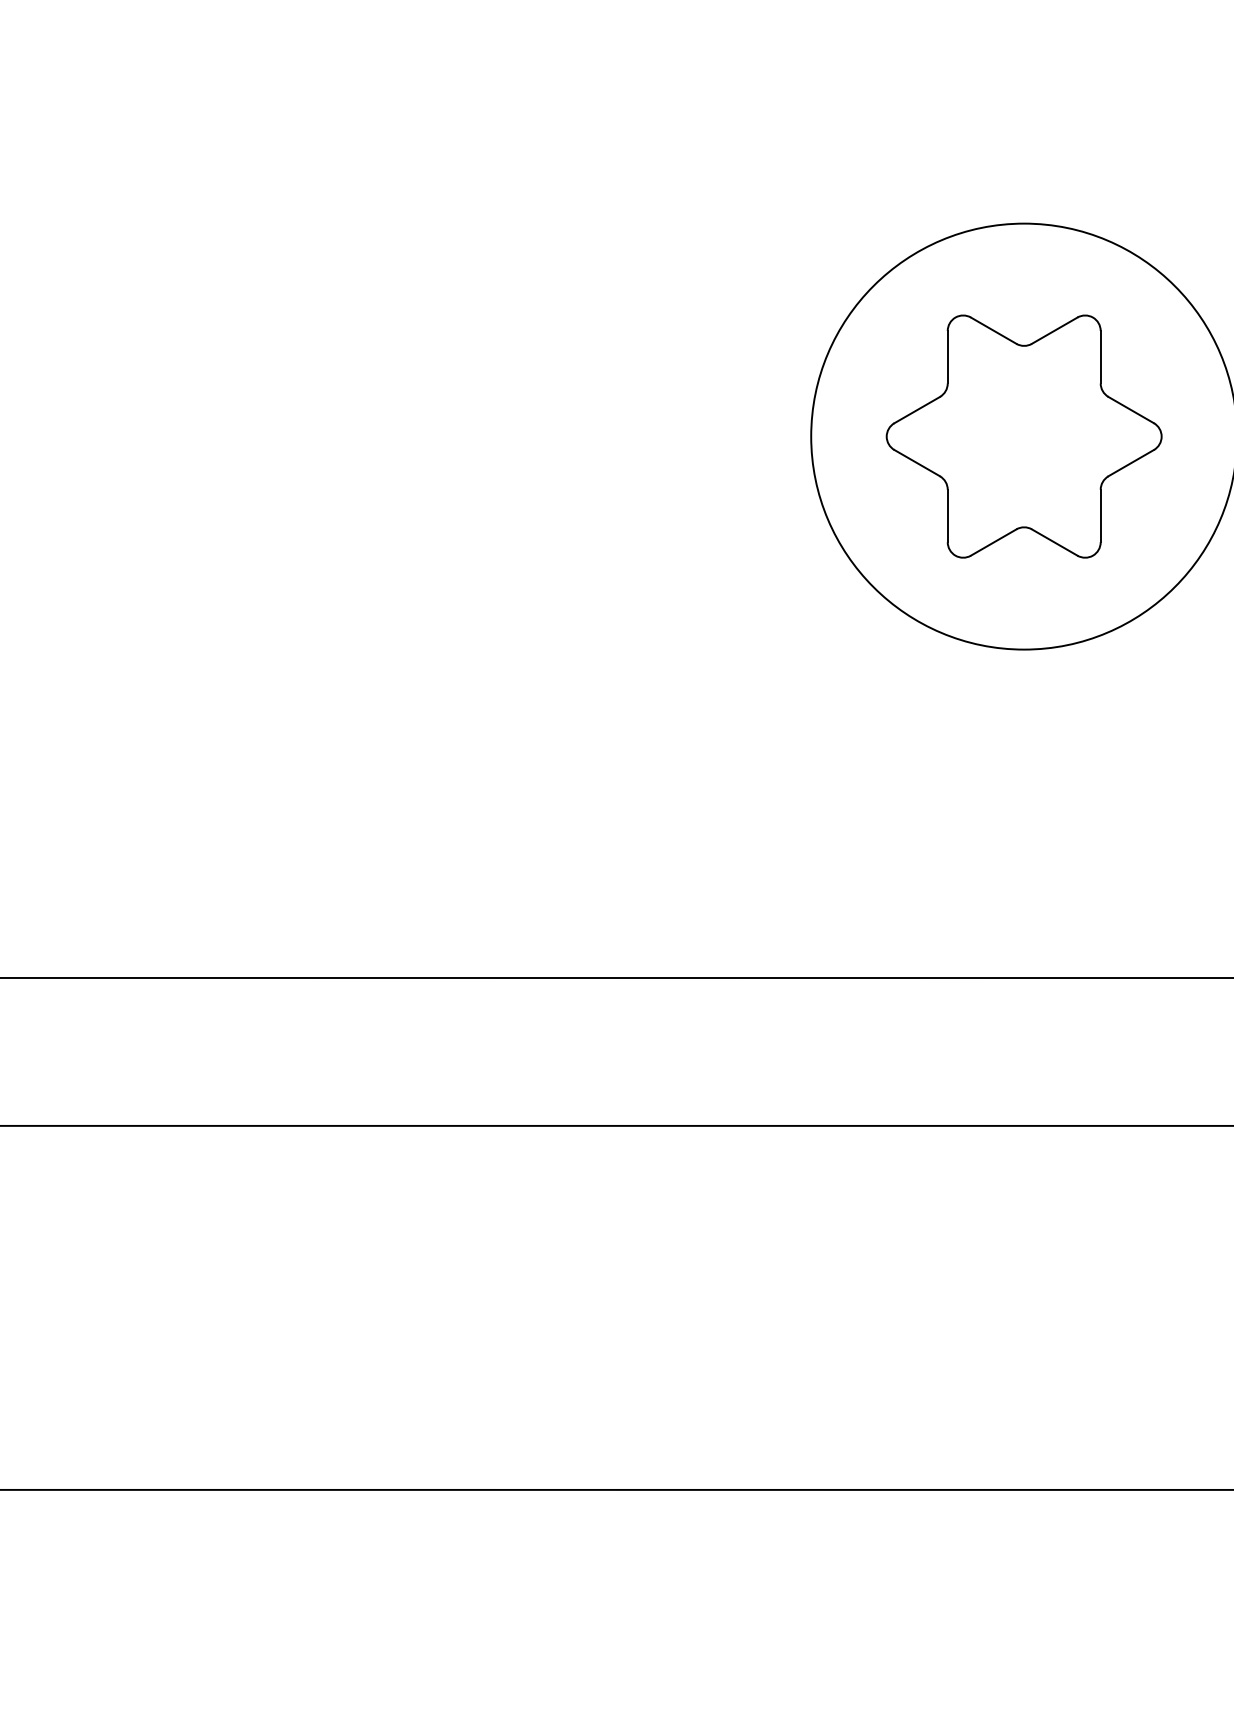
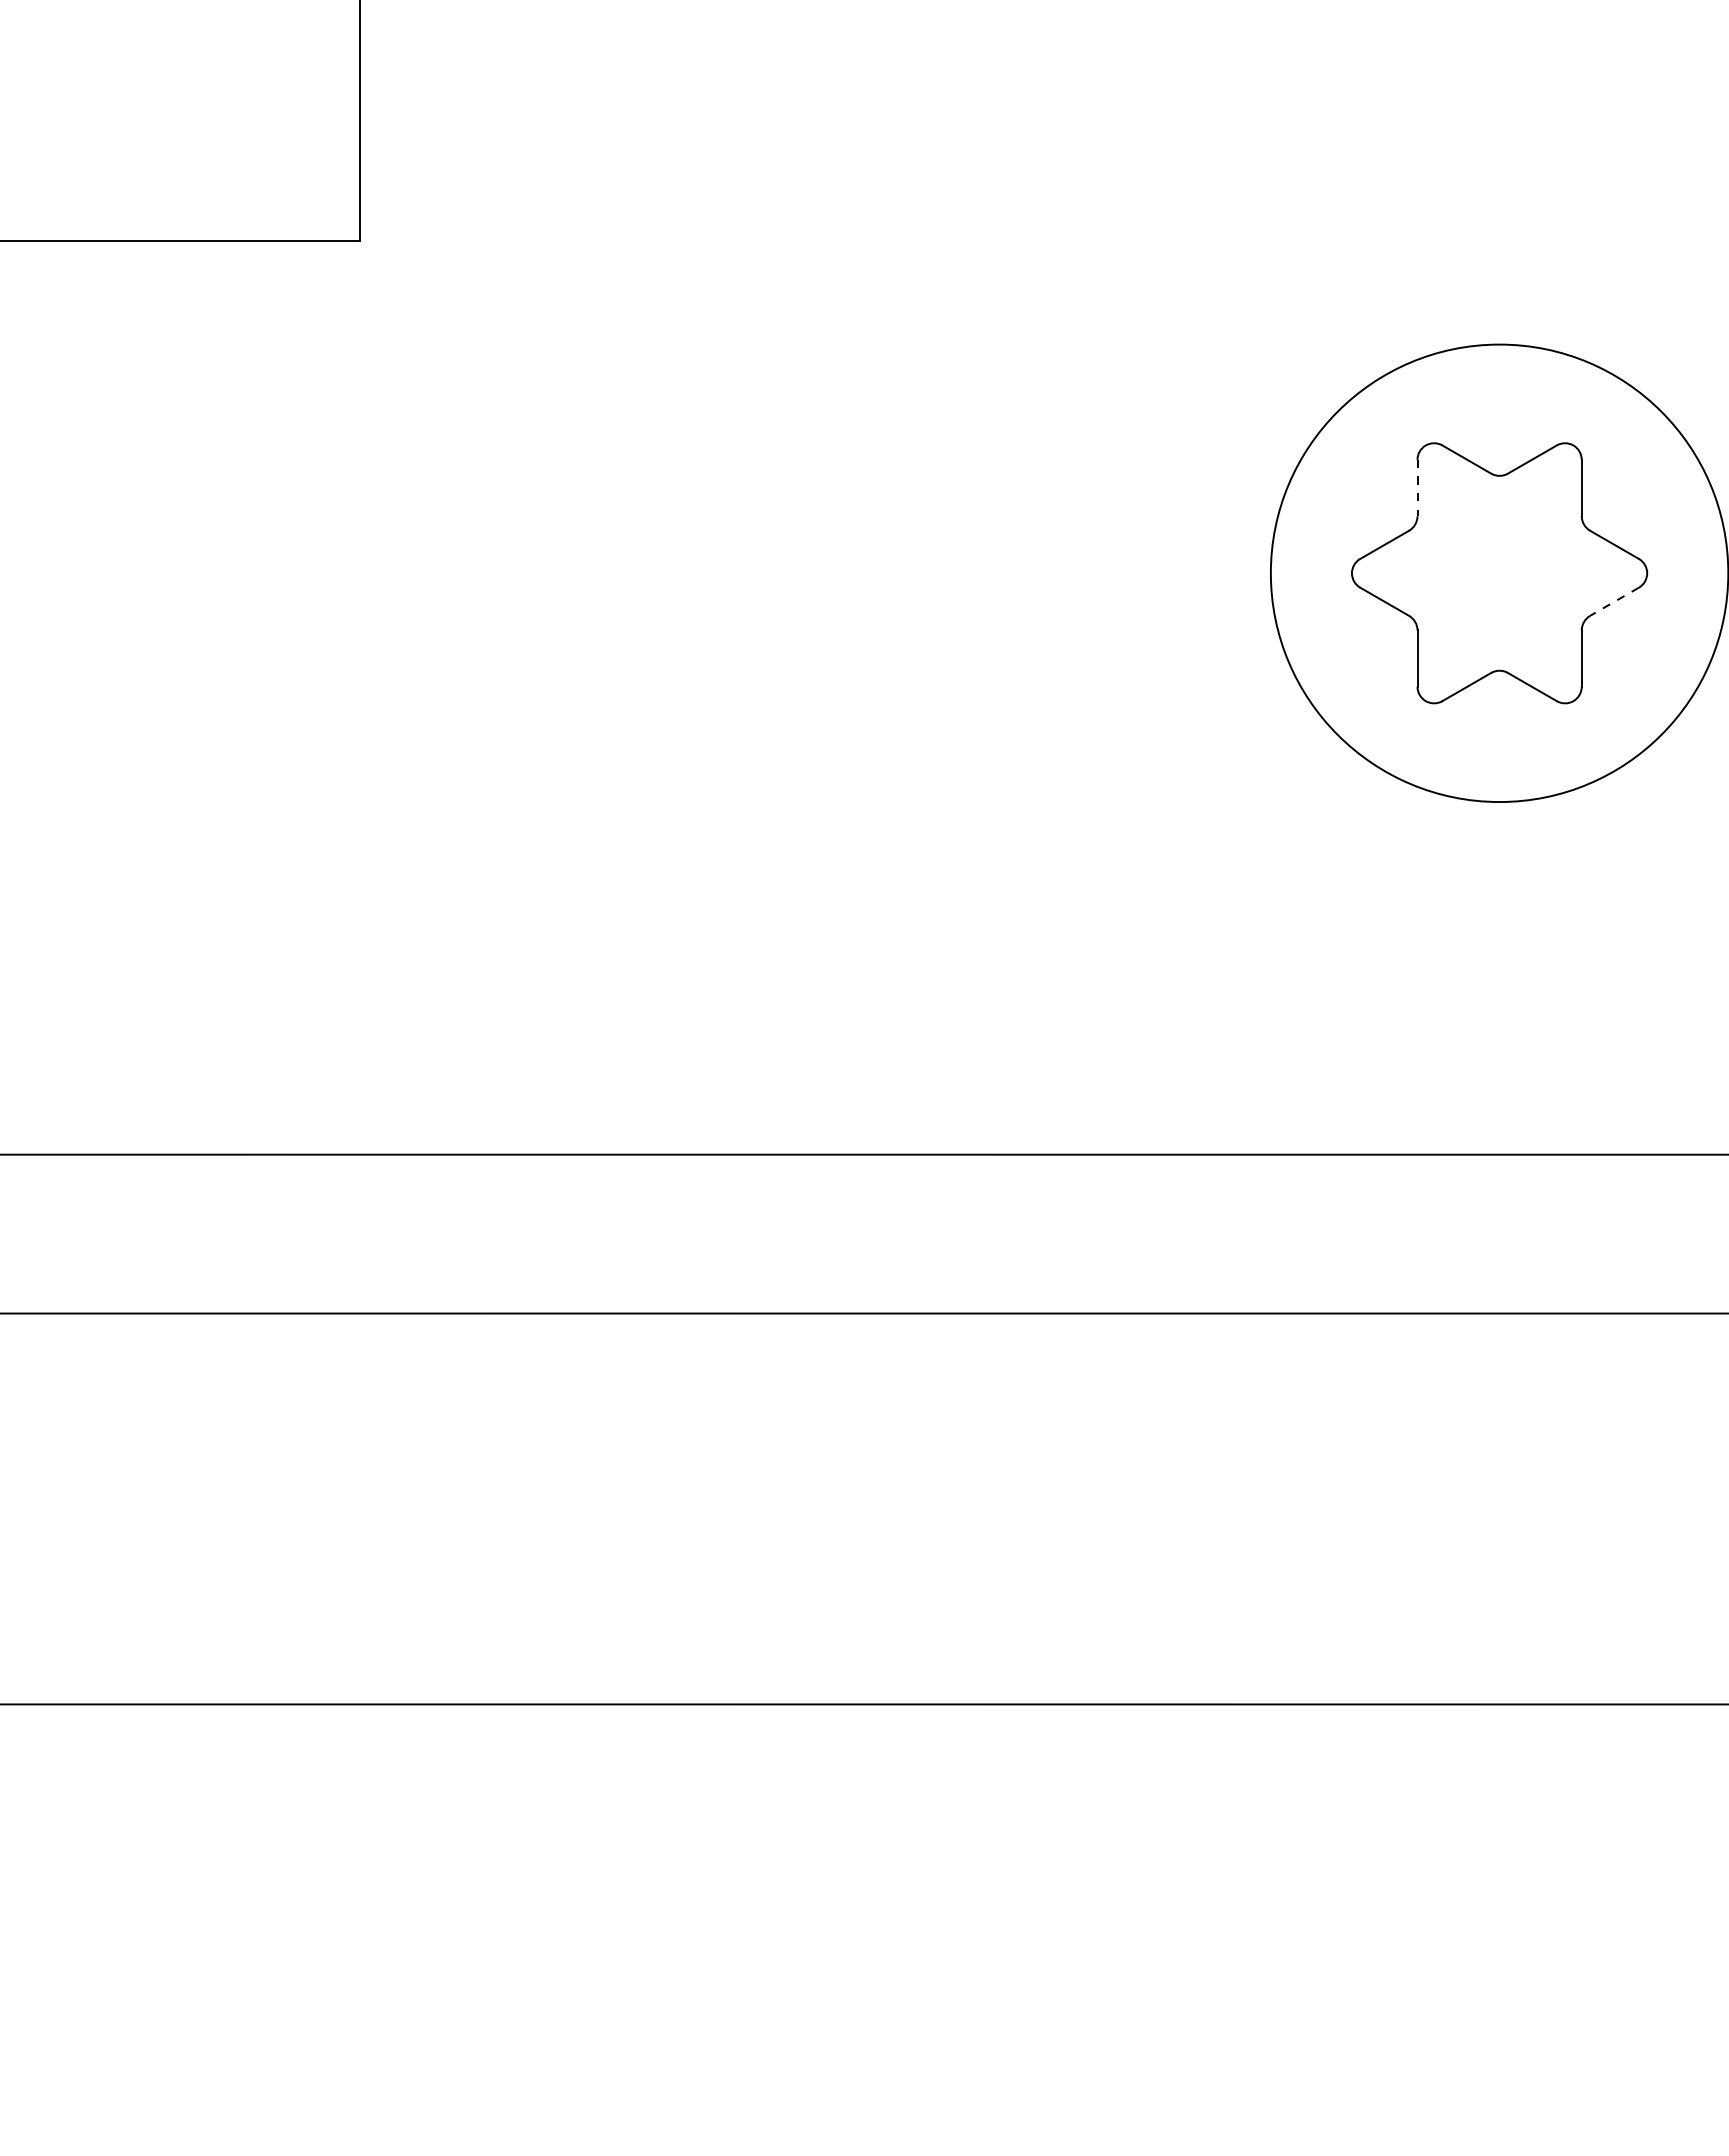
line: (947, 357) -> (1417, 488), solid -> dashed
line: (1131, 463) -> (1614, 602), solid -> dashed

